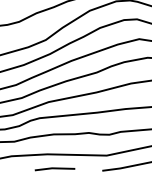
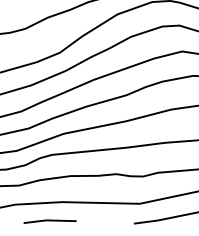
line: (54, 169) -> (49, 221), moved

